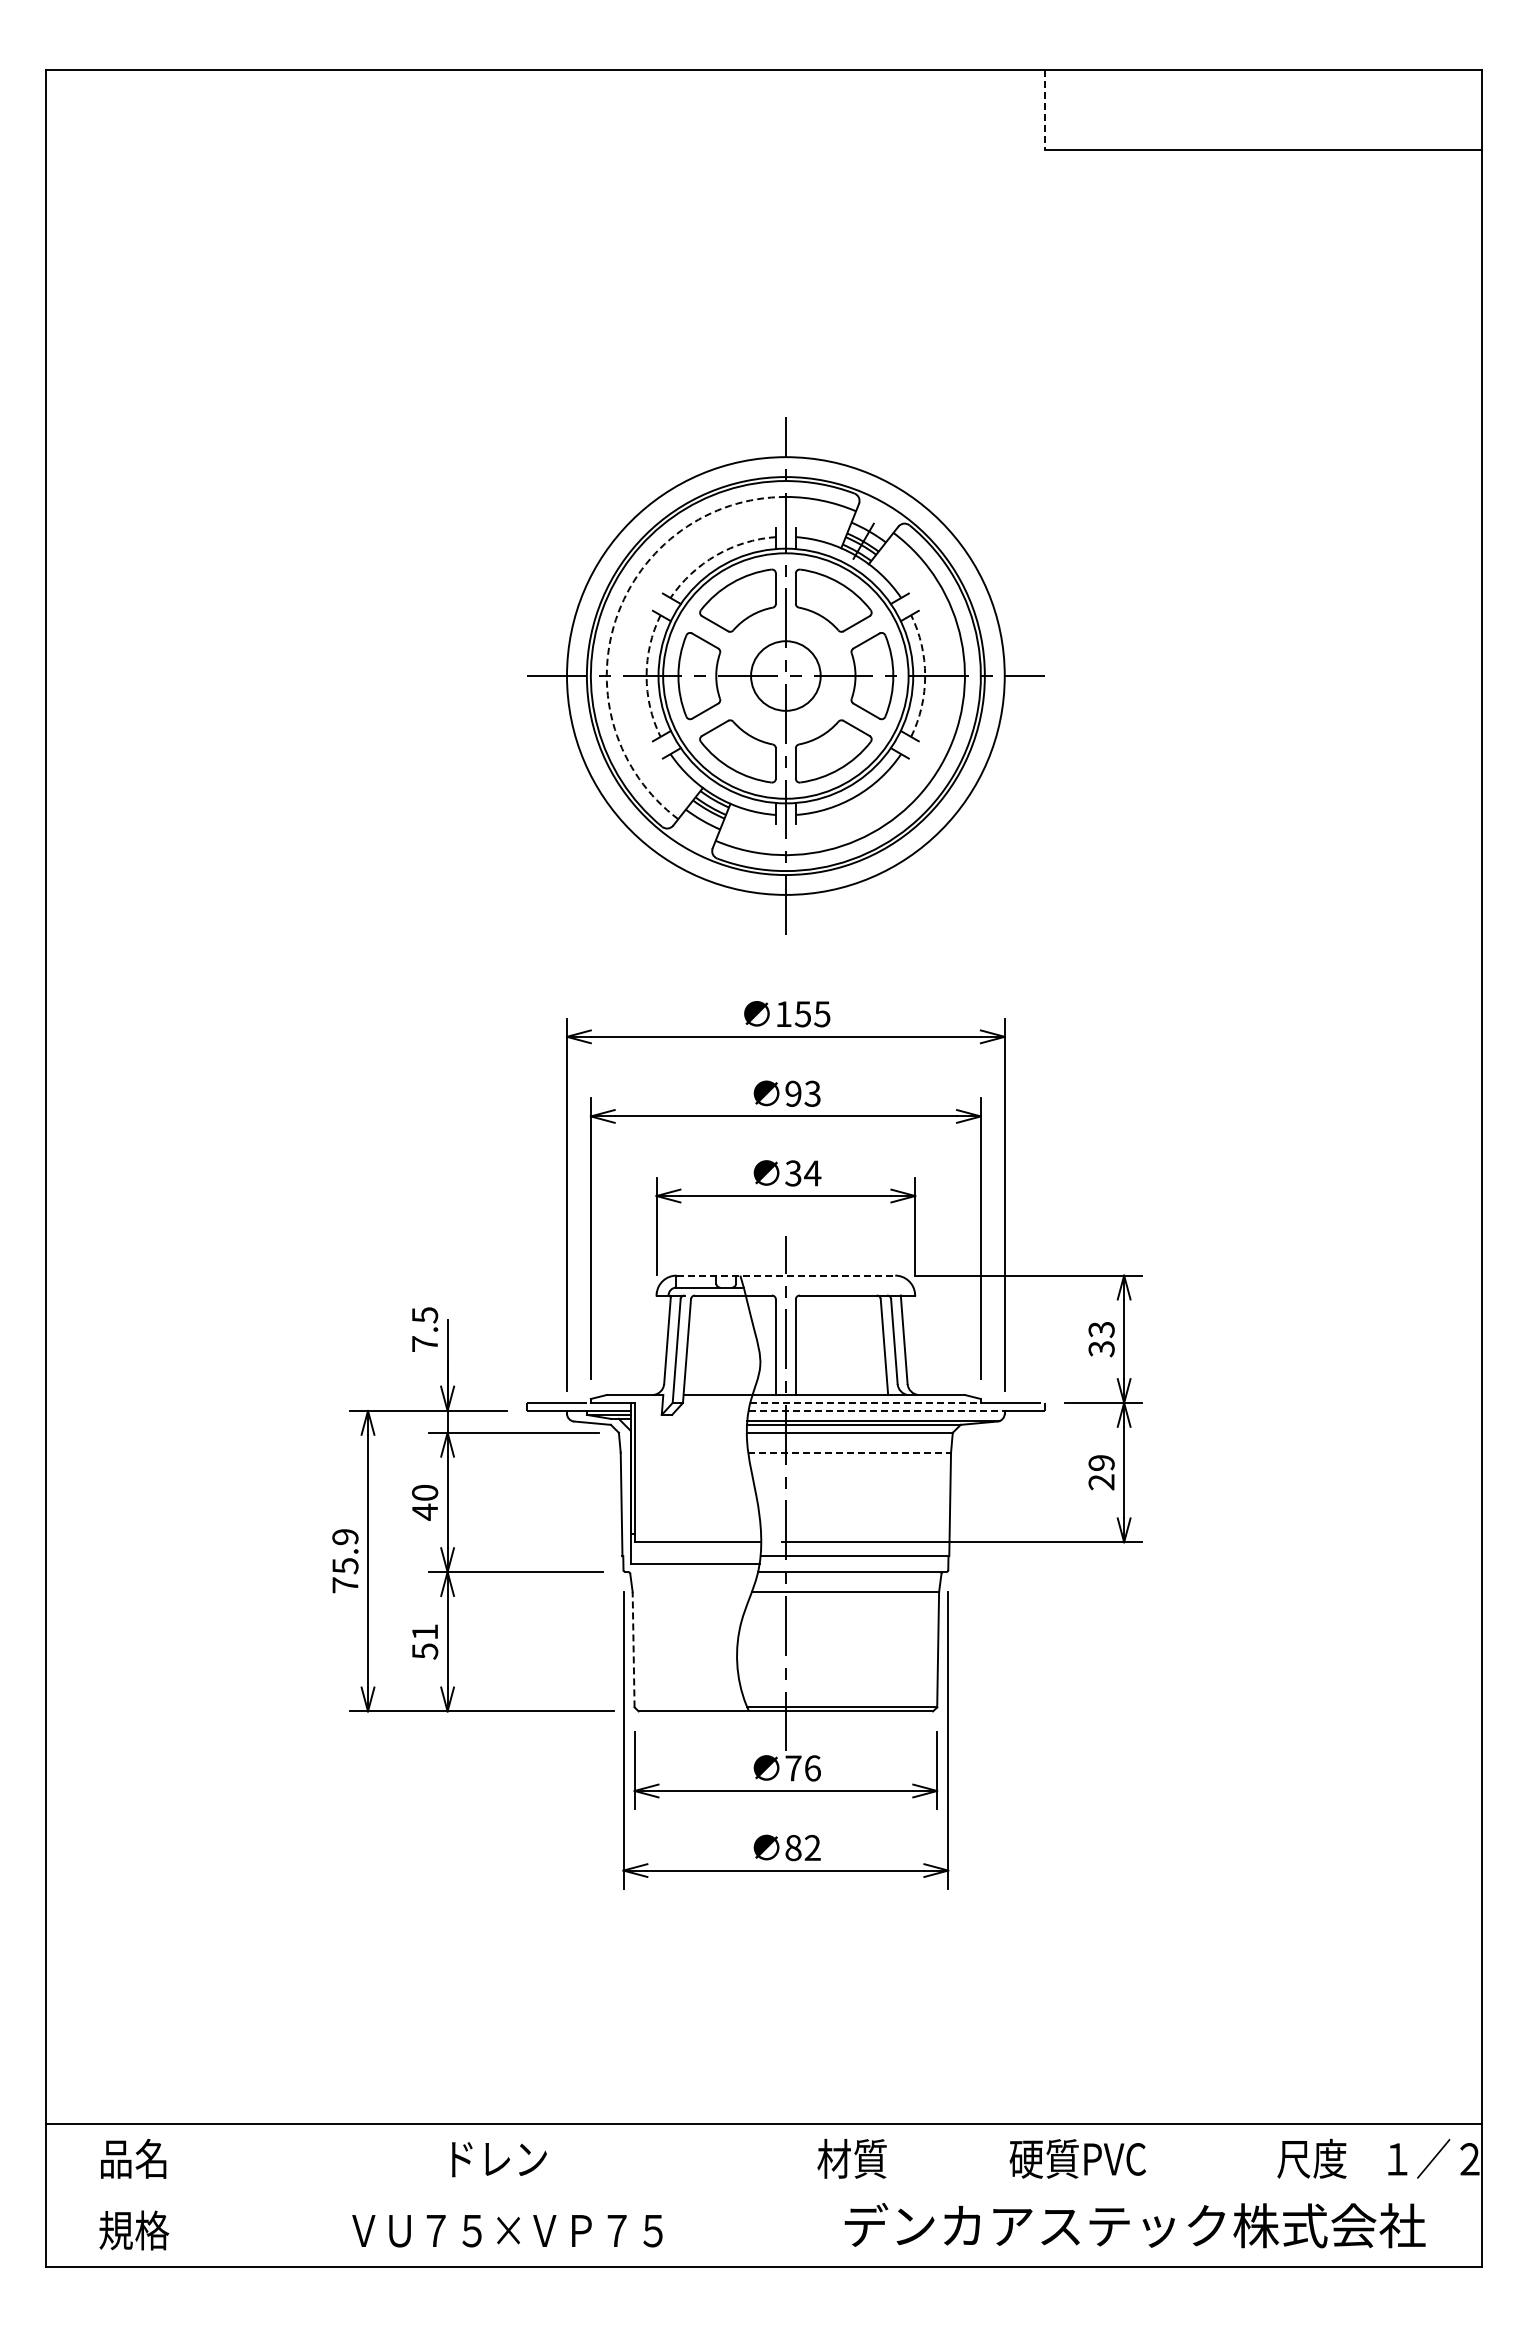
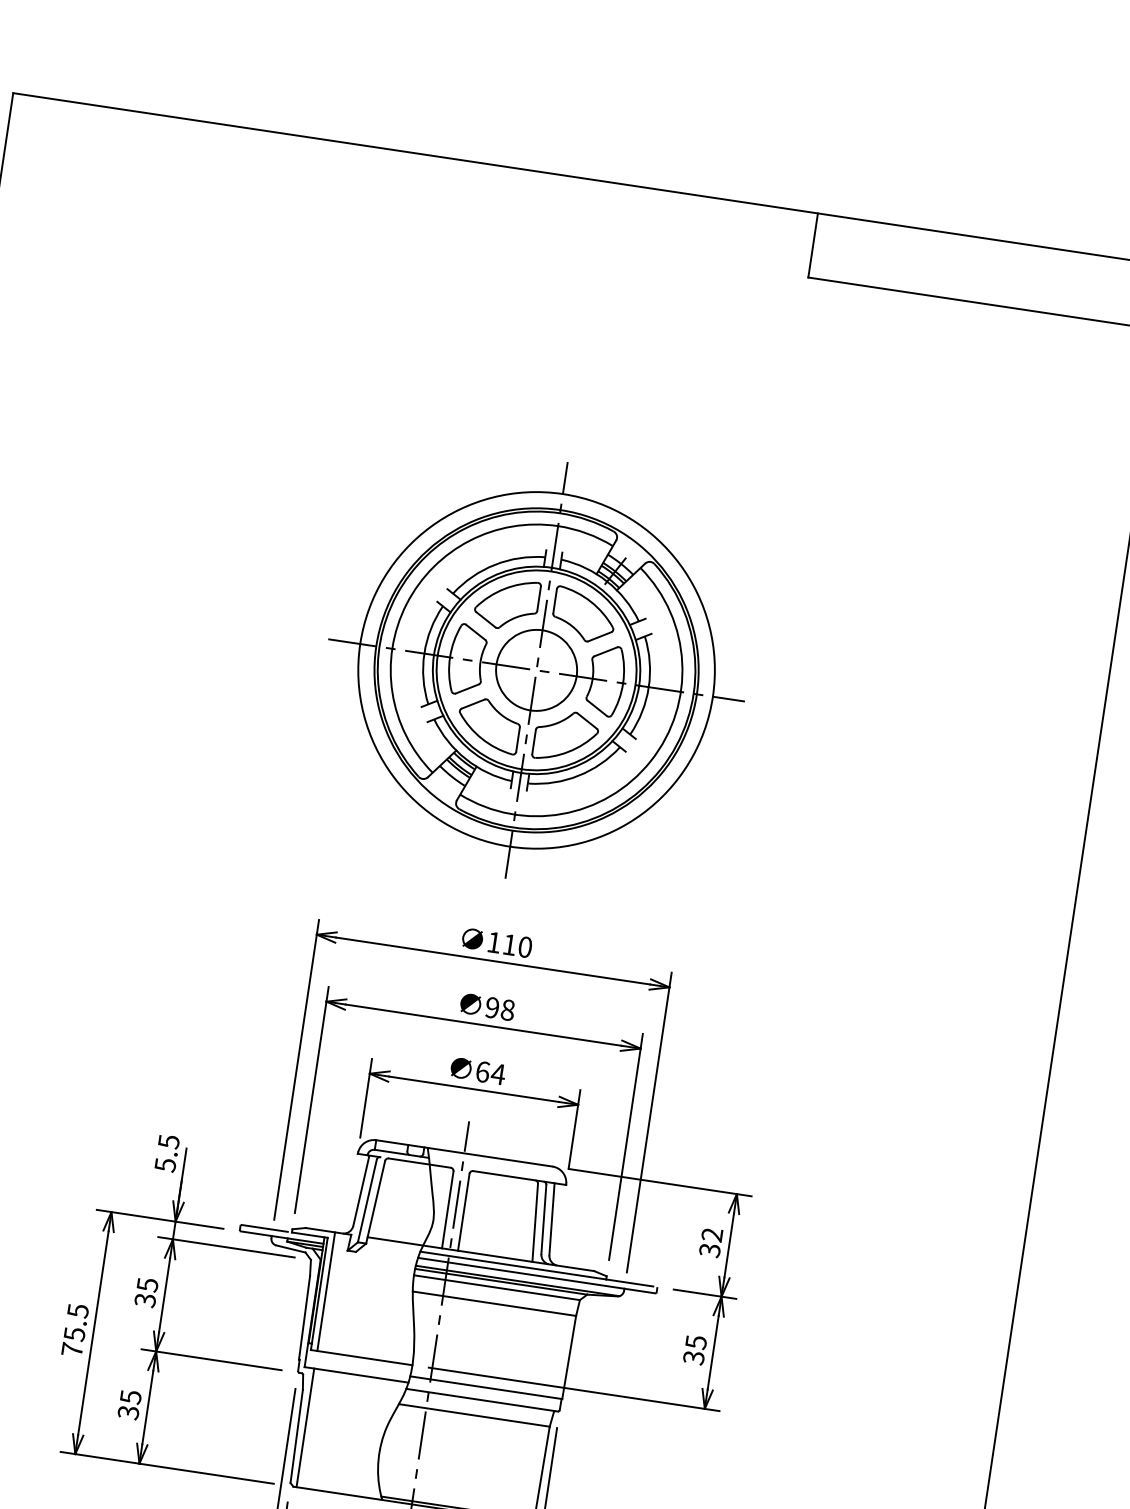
line: (1044, 109) -> (813, 245), dashed -> solid
arc: (716, 555) -> (495, 564), dashed -> solid
arc: (616, 619) -> (406, 604), dashed -> solid
circle: (785, 675) -> (536, 669), size x1.43
arc: (646, 676) -> (424, 653), dashed -> solid
arc: (925, 676) -> (649, 687), dashed -> solid
text: (812, 1014) -> (517, 946), 155 -> 110
text: (812, 1093) -> (507, 1009), 93 -> 98
text: (793, 1173) -> (482, 1072), 34 -> 64
line: (786, 1275) -> (464, 1153), dashed -> solid
text: (1101, 1329) -> (712, 1234), 33 -> 32
text: (425, 1344) -> (165, 1165), 7.5 -> 5.5
line: (866, 1402) -> (514, 1265), dashed -> solid
line: (877, 1410) -> (521, 1273), dashed -> solid
line: (850, 1452) -> (495, 1303), dashed -> solid
line: (643, 1468) -> (326, 1291), added
text: (1101, 1472) -> (694, 1349), 29 -> 35
text: (425, 1502) -> (146, 1292), 40 -> 35
text: (345, 1537) -> (78, 1311), 75.9 -> 75.5
line: (642, 1637) -> (305, 1427), added
text: (425, 1641) -> (130, 1404), 51 -> 35
line: (633, 1649) -> (296, 1436), dashed -> solid

